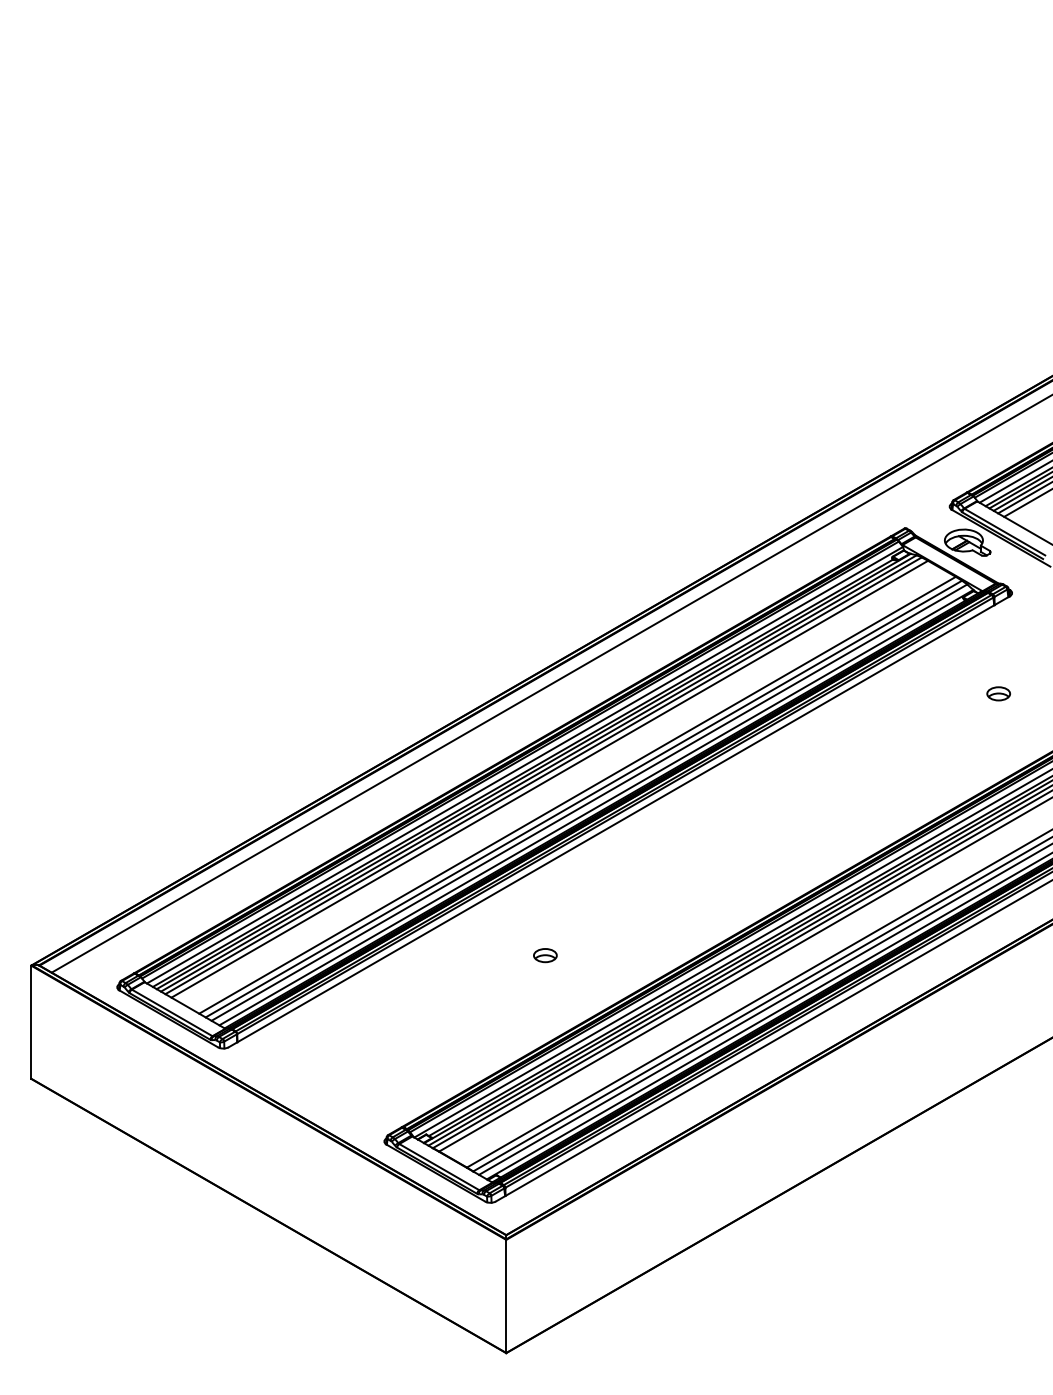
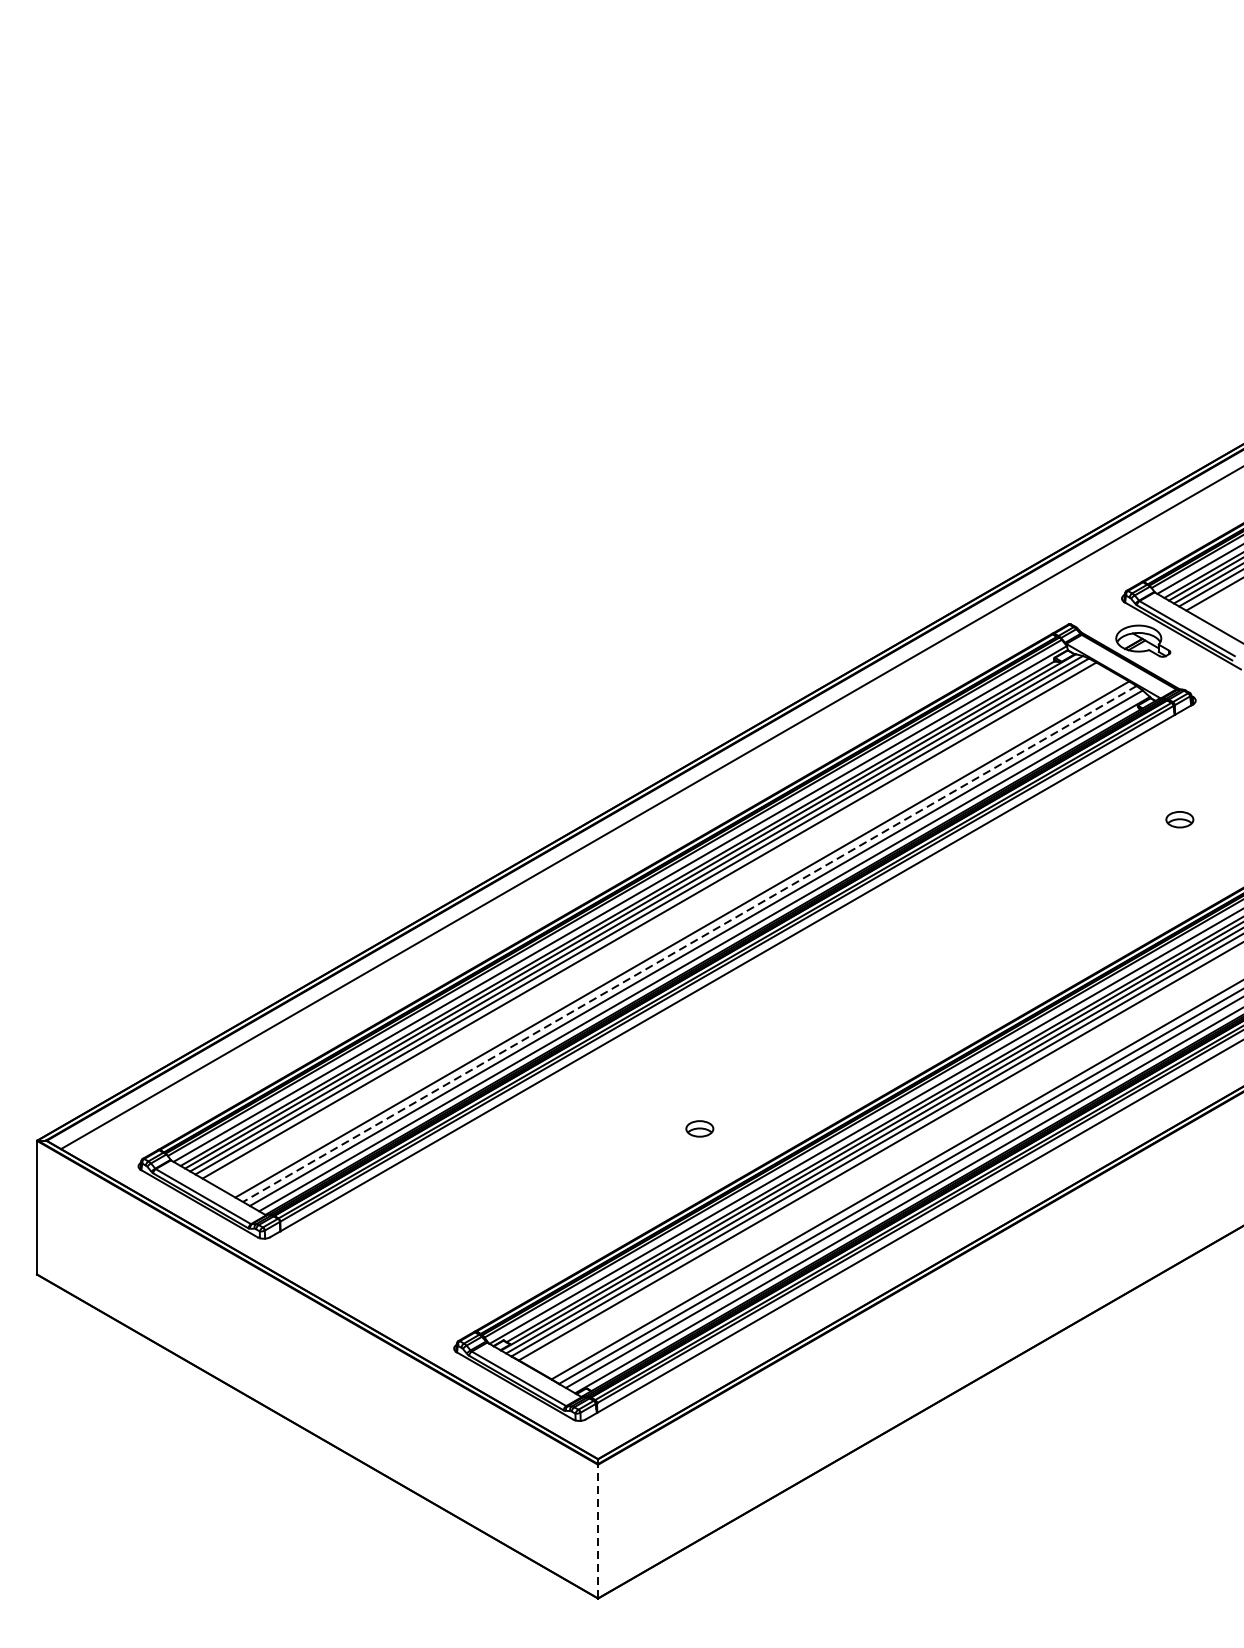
line: (583, 799) -> (689, 944), solid -> dashed
part: (545, 955) -> (699, 1128), moved
line: (506, 1296) -> (598, 1531), solid -> dashed

